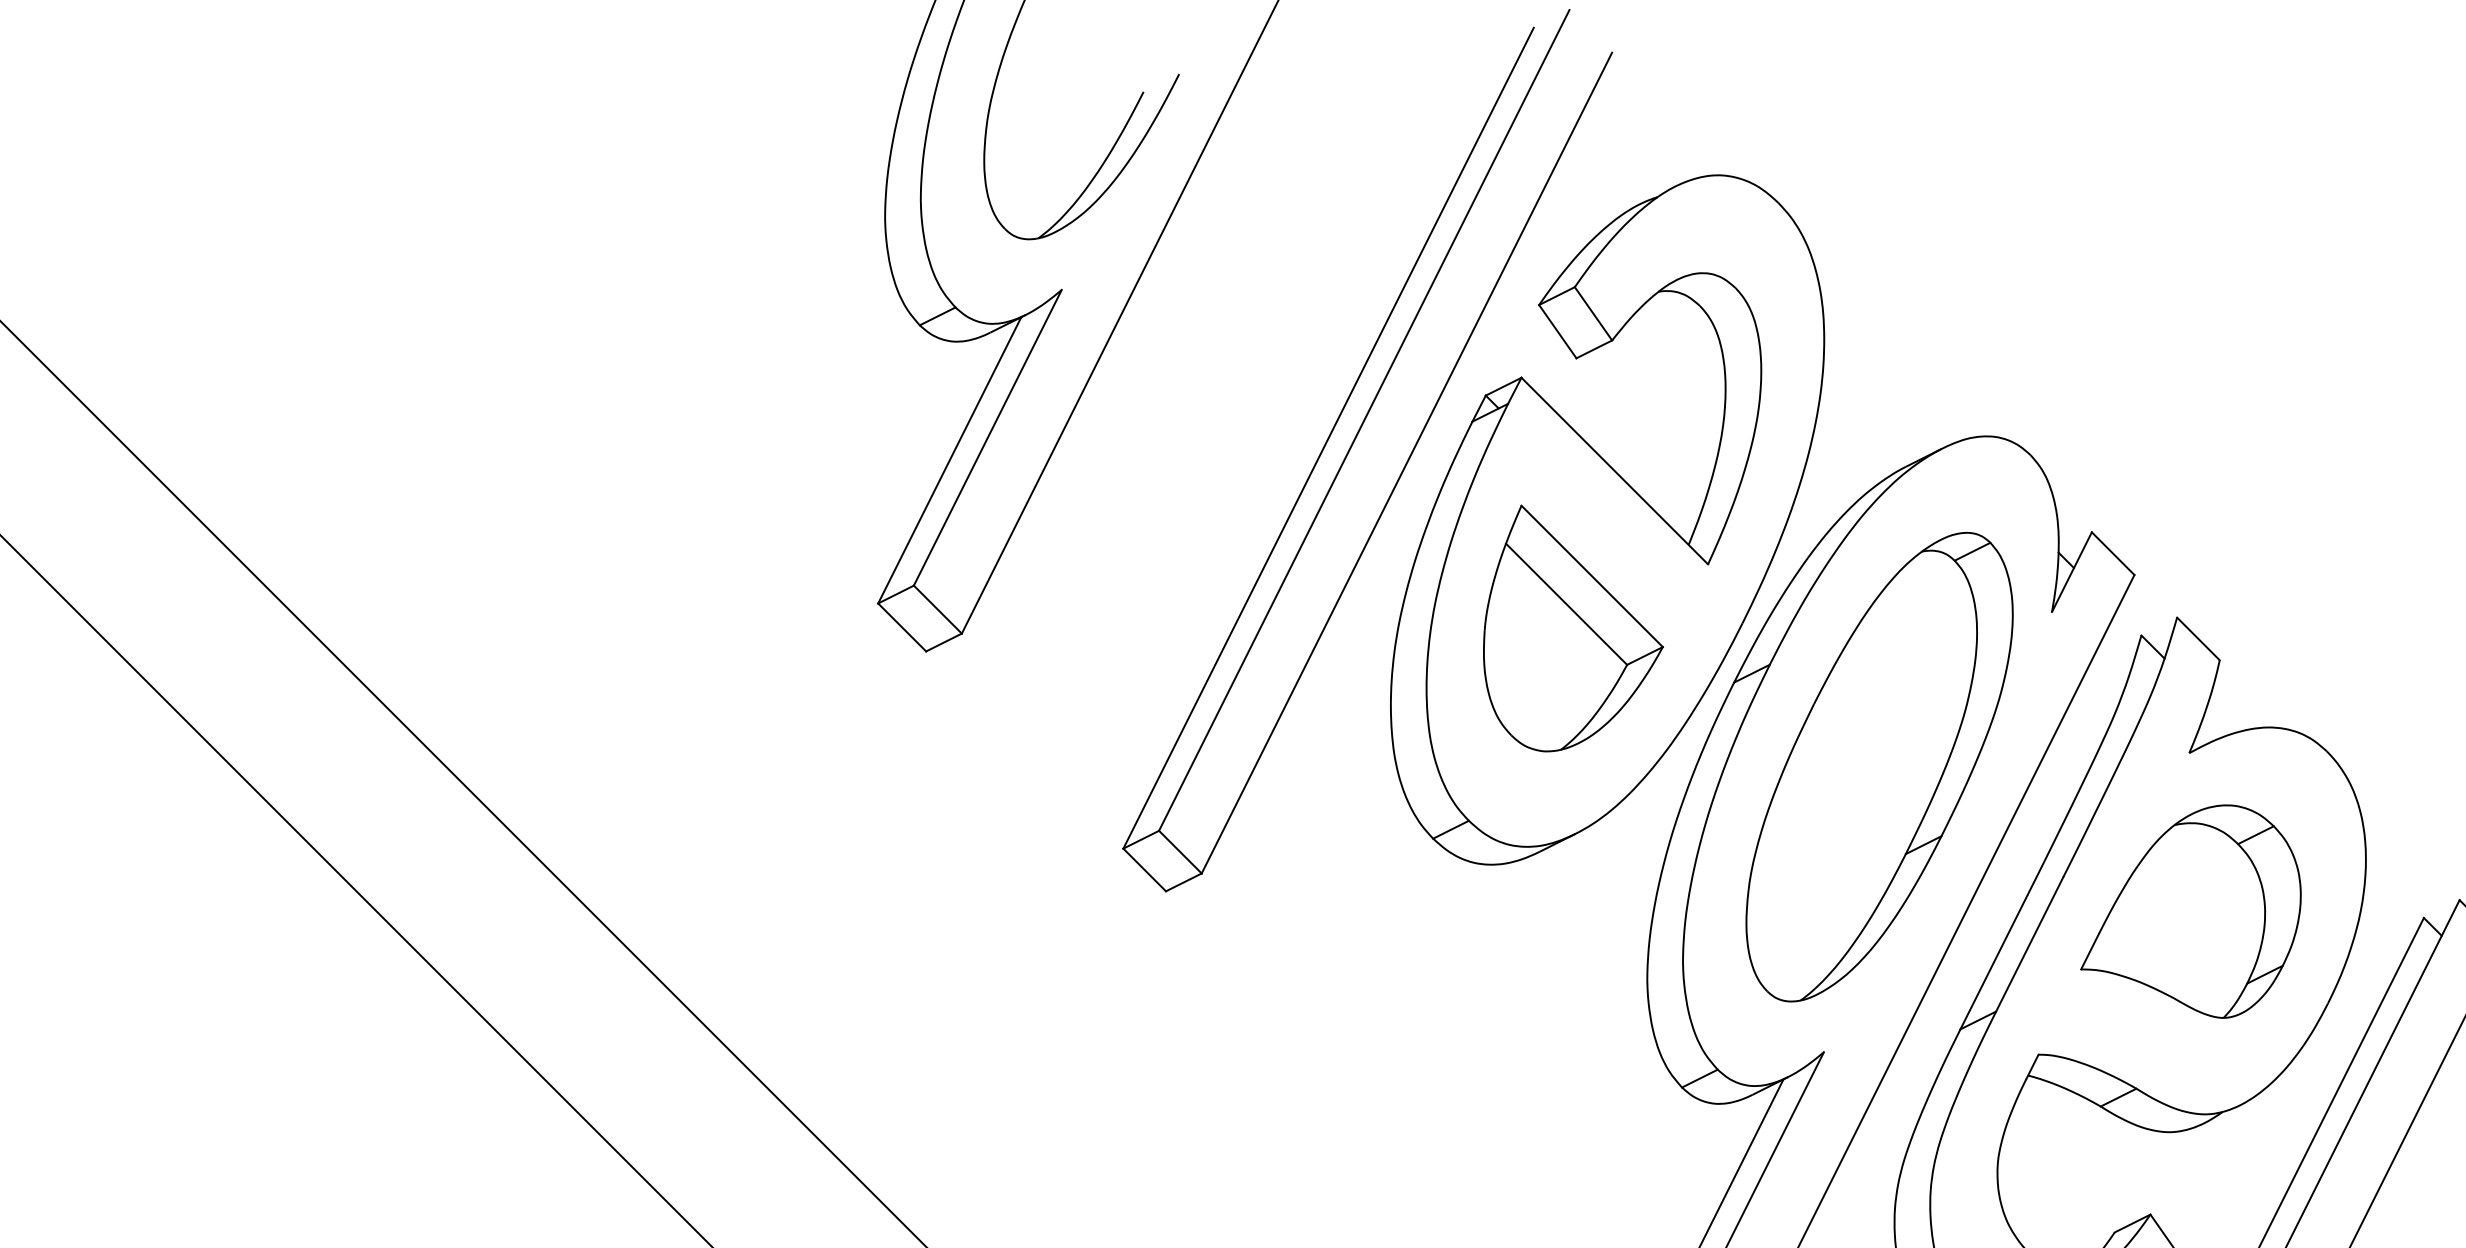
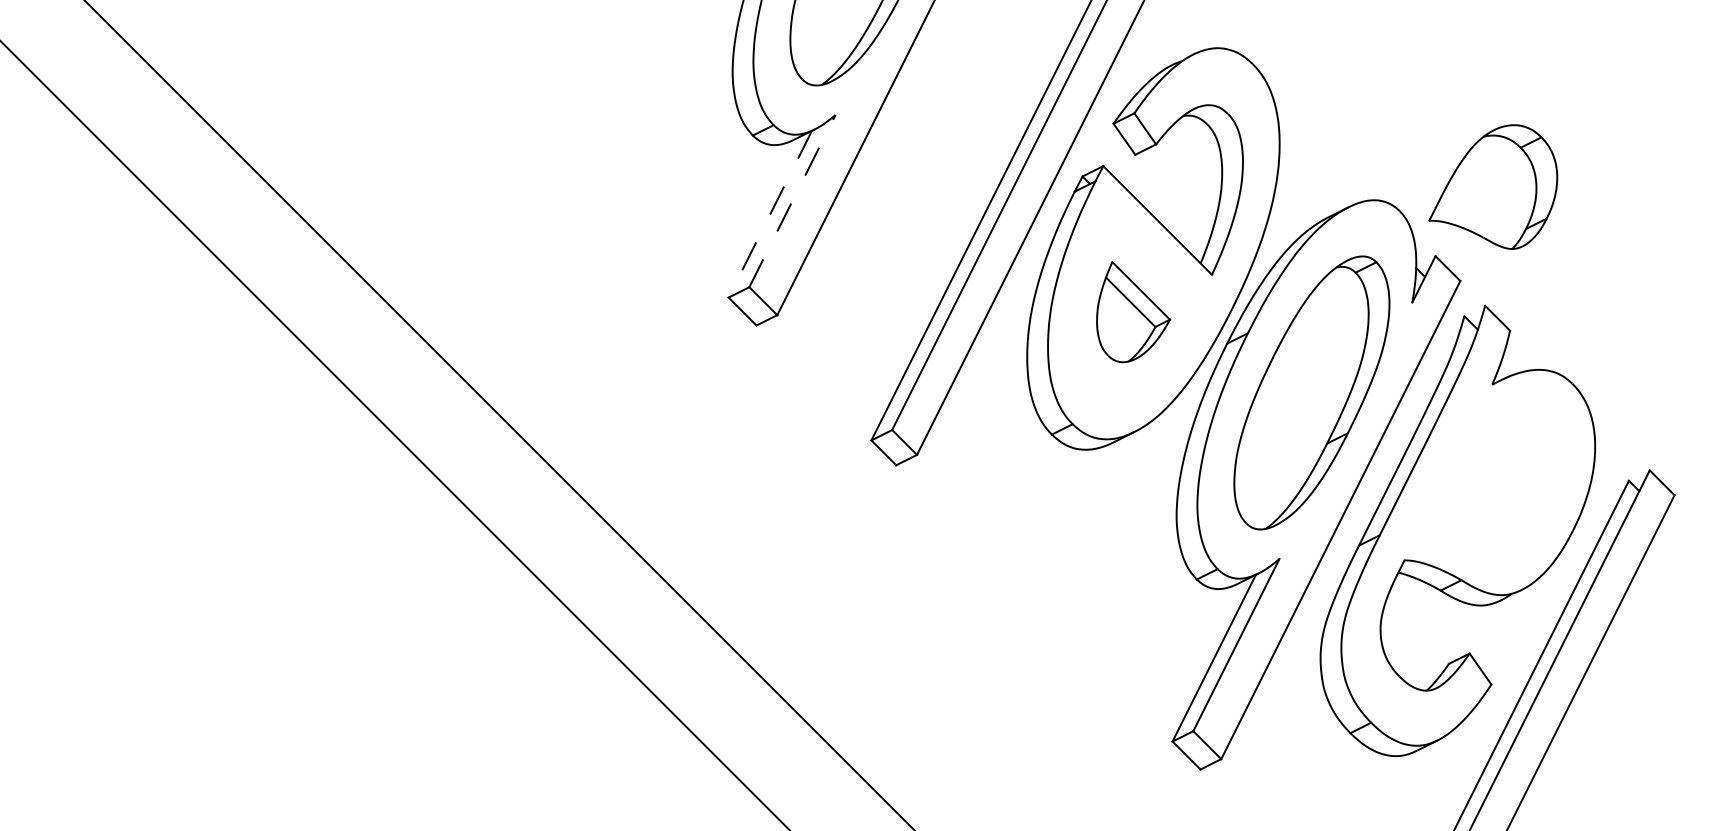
line: (987, 436) -> (792, 200), solid -> dashed
line: (950, 460) -> (770, 214), solid -> dashed
part: (1573, 627) -> (1133, 311), size x0.7
part: (2191, 910) -> (1493, 186), moved

